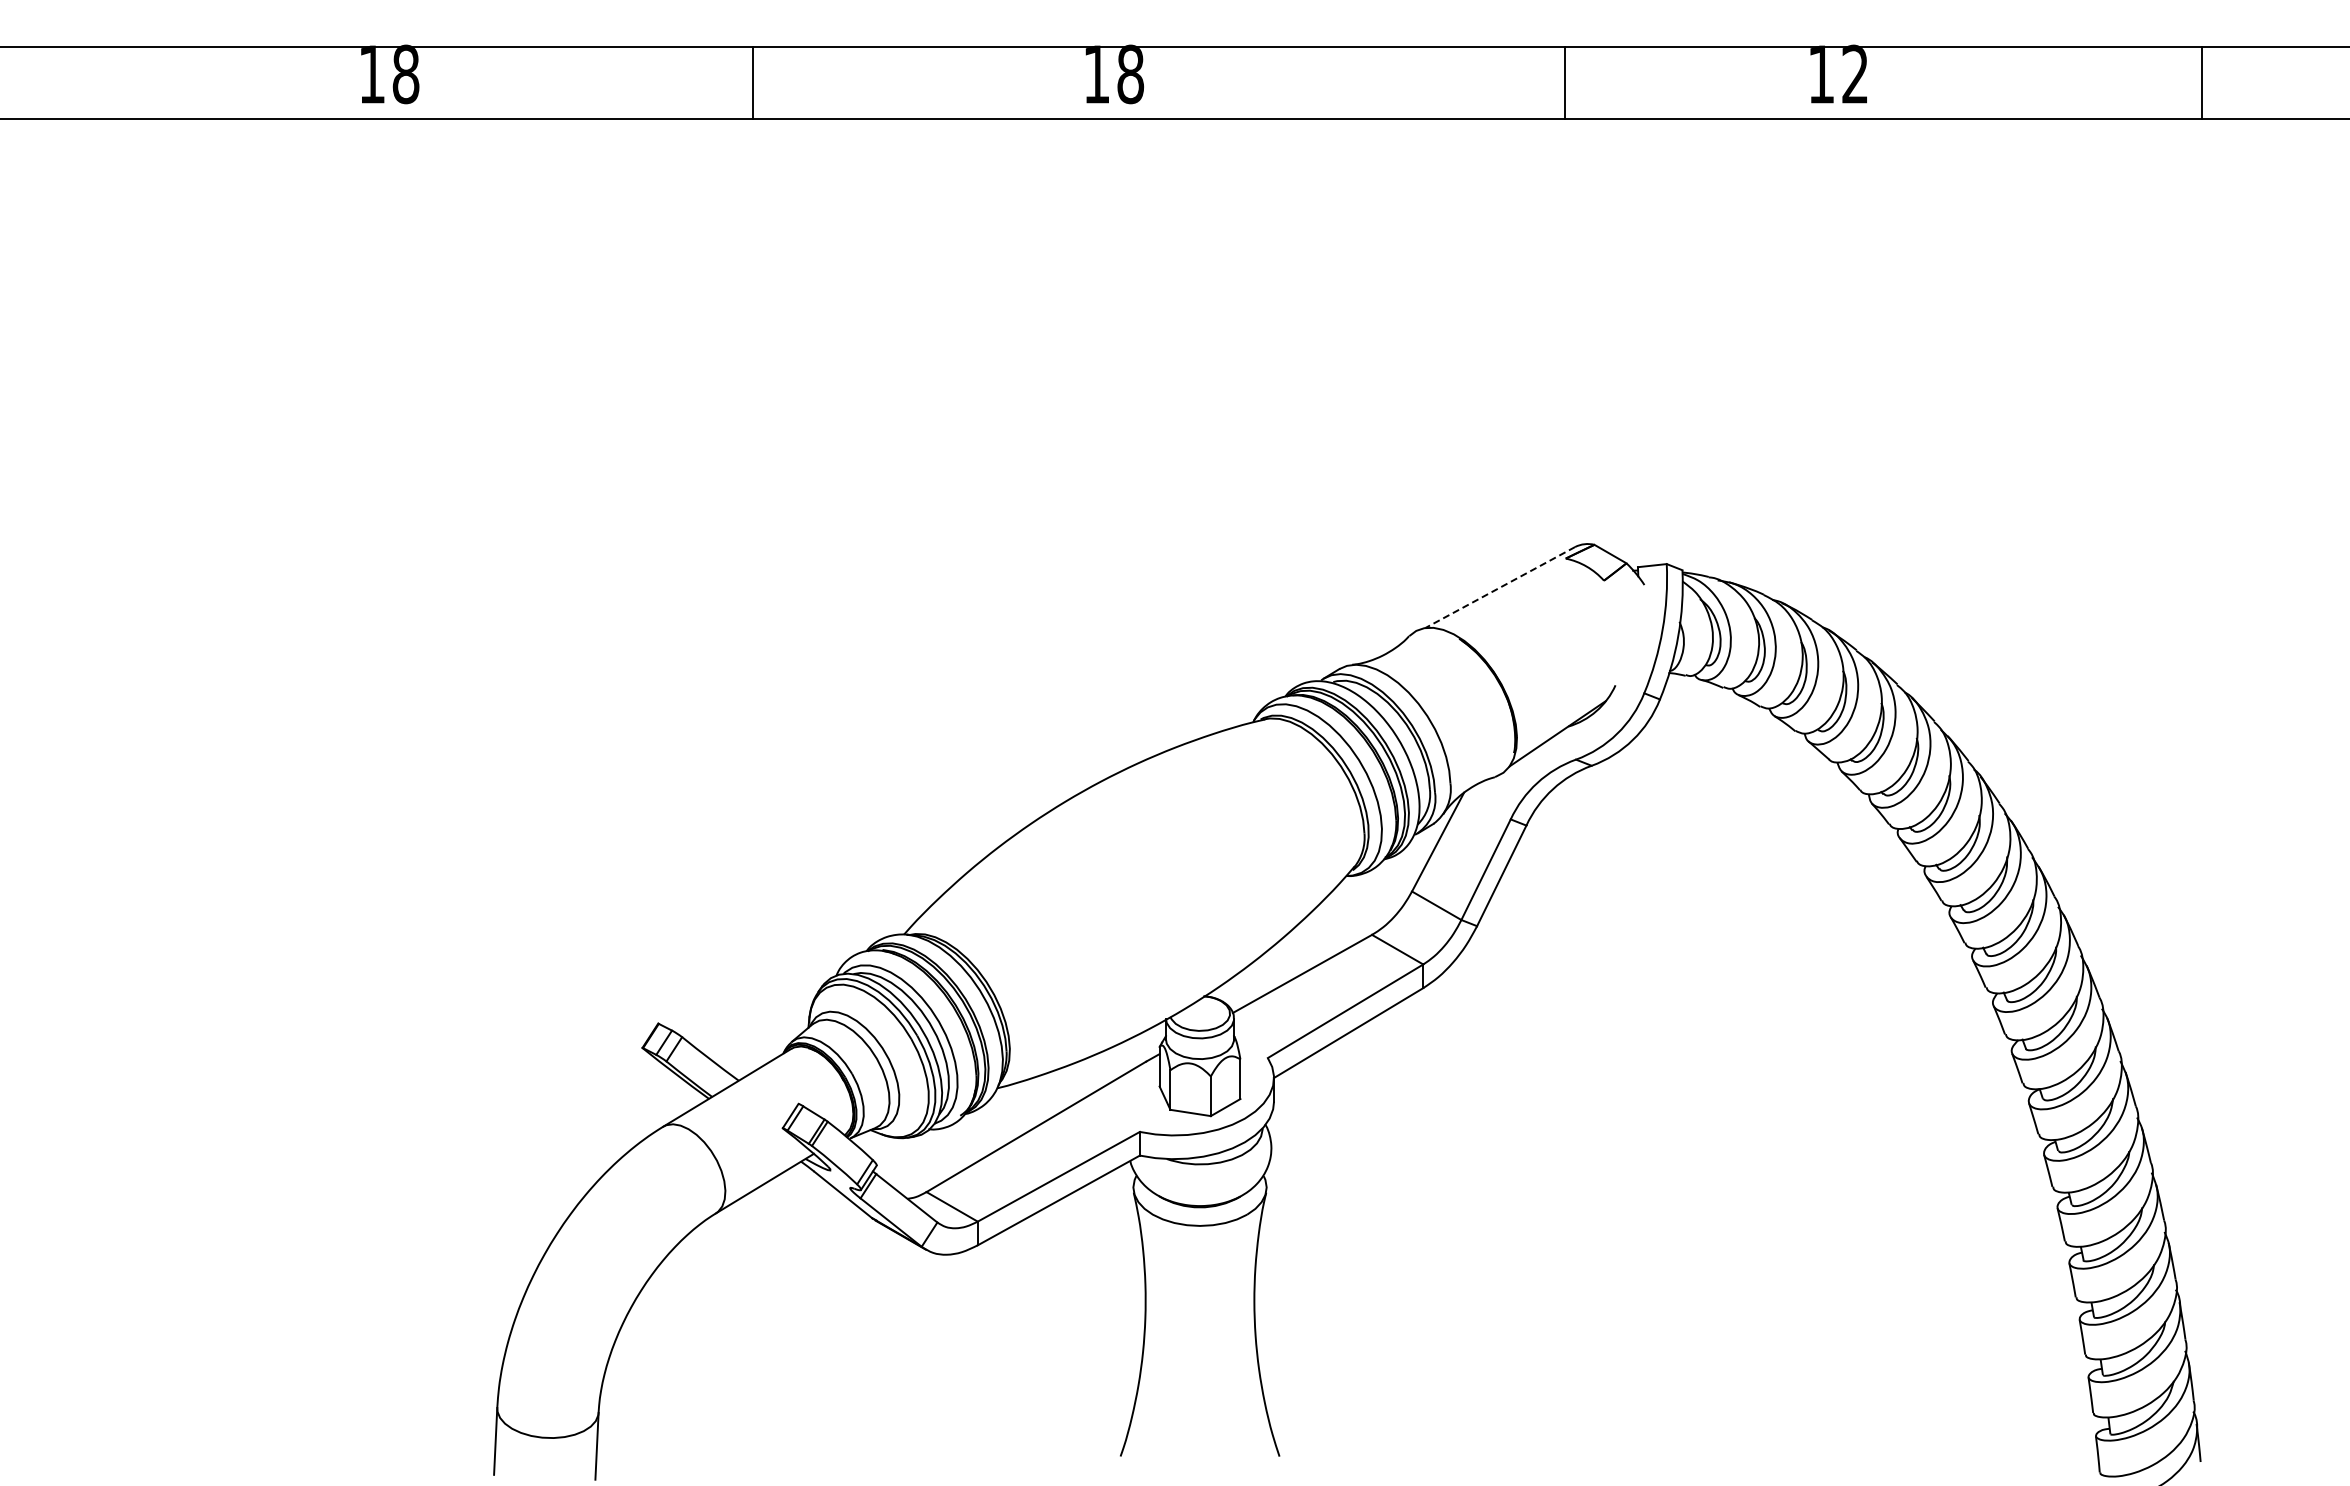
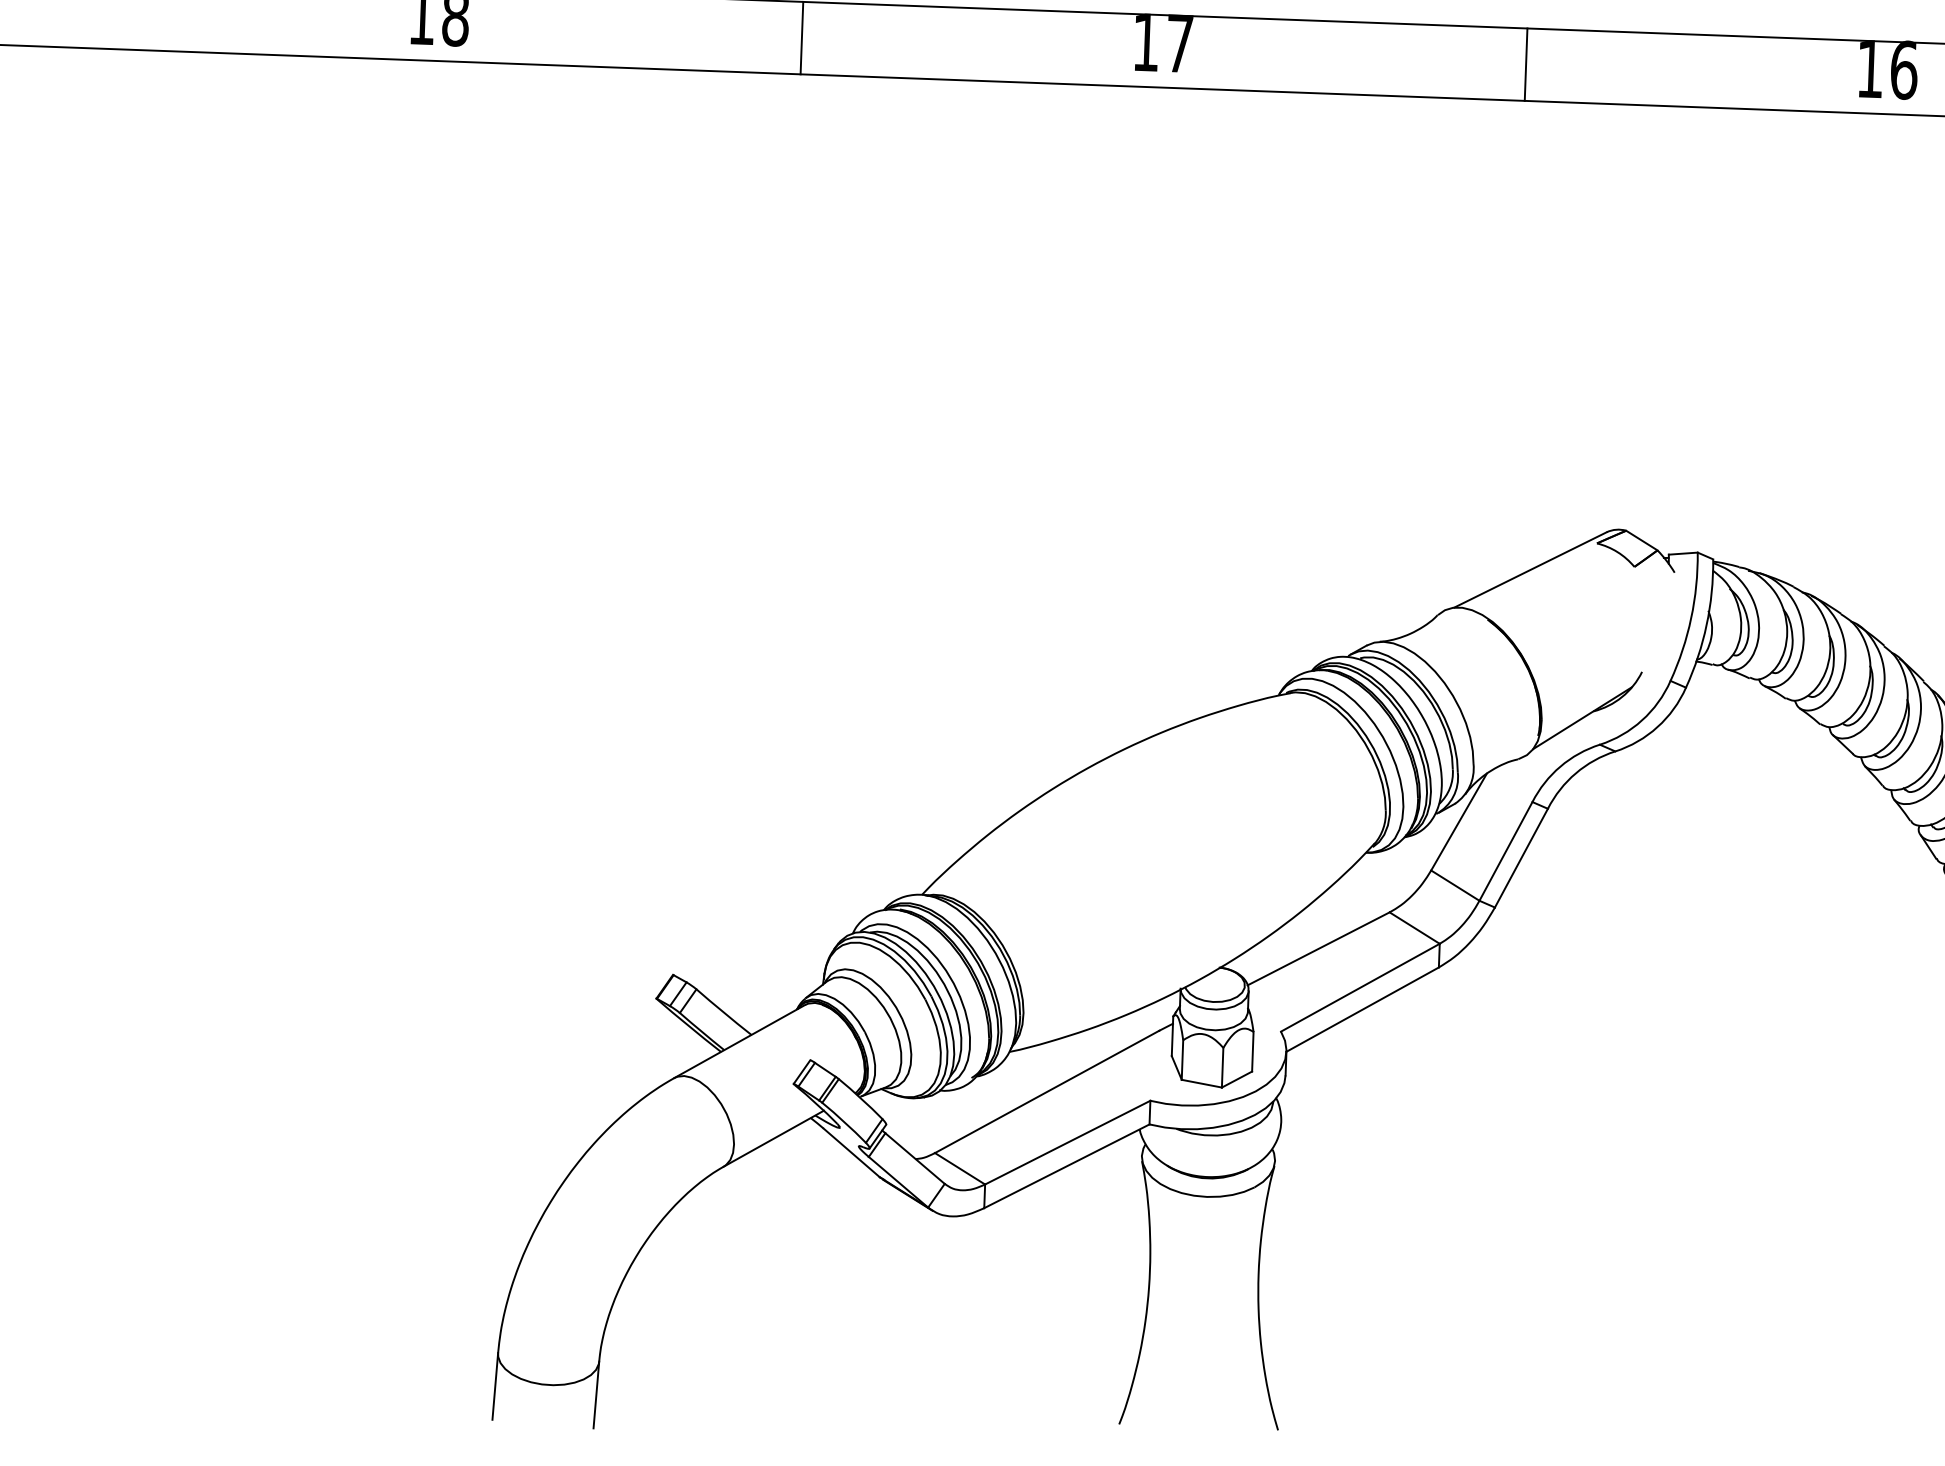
text: (1130, 74) -> (1179, 43), 18 -> 17
text: (1855, 74) -> (1904, 70), 12 -> 16
line: (1565, 82) -> (1526, 64), moved
line: (1499, 587) -> (1529, 569), dashed -> solid

